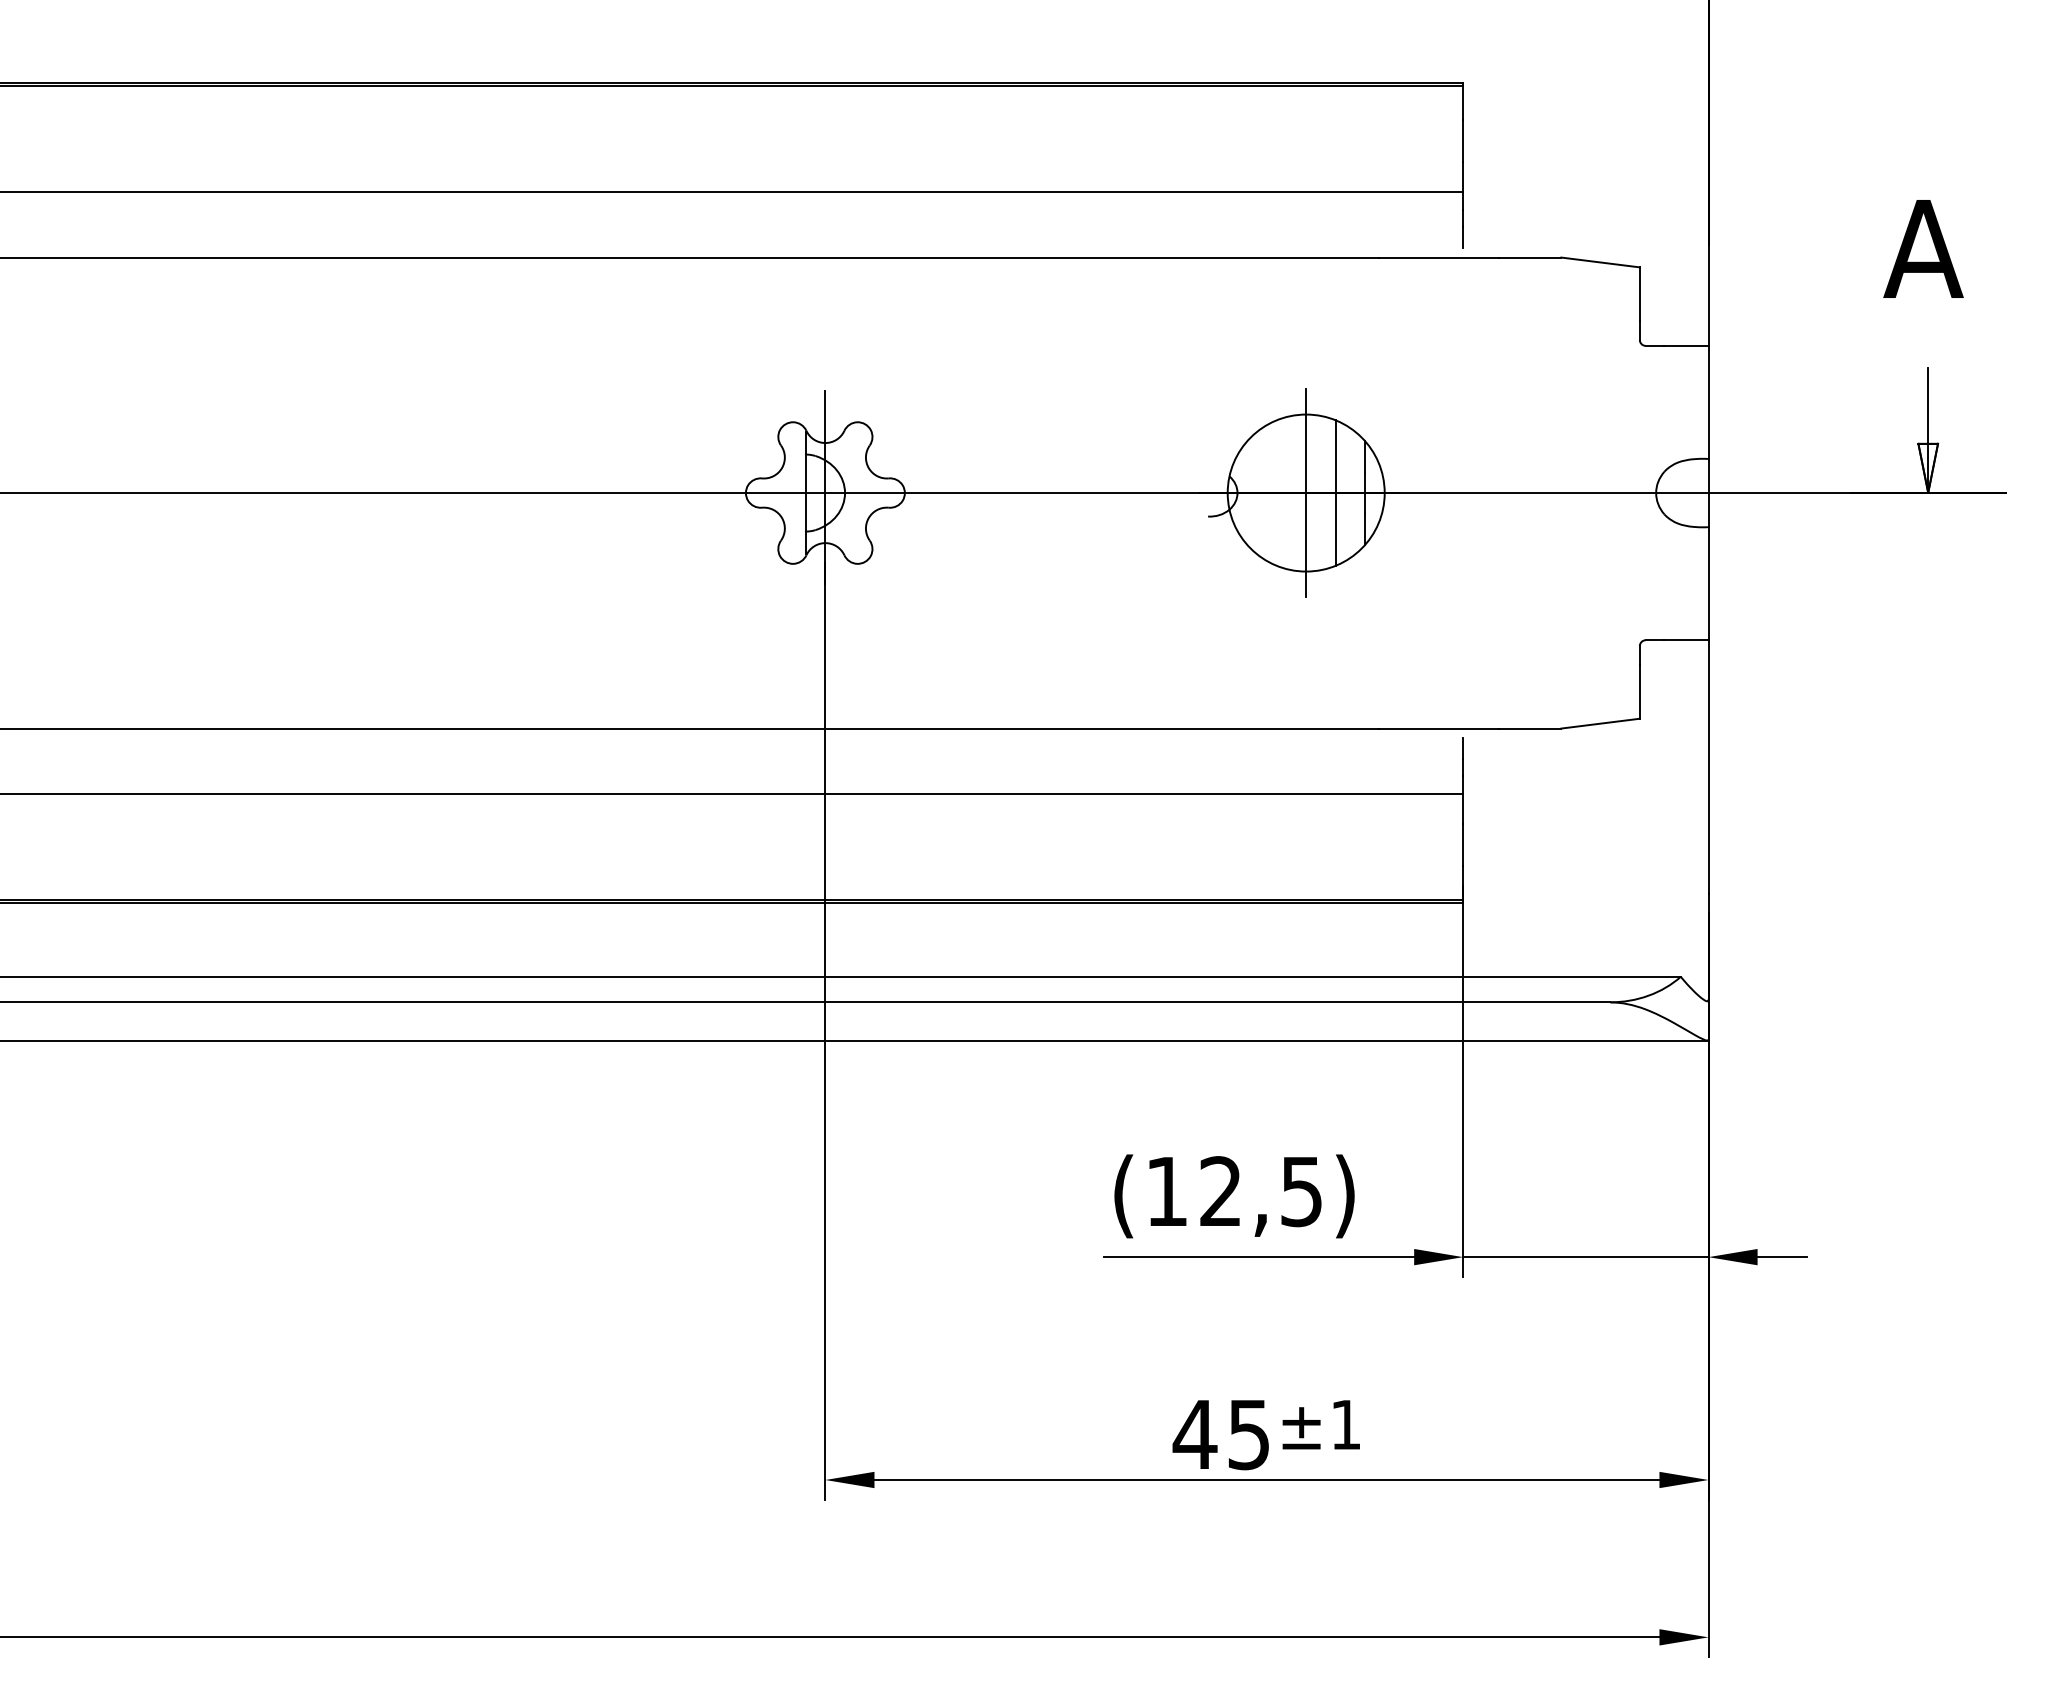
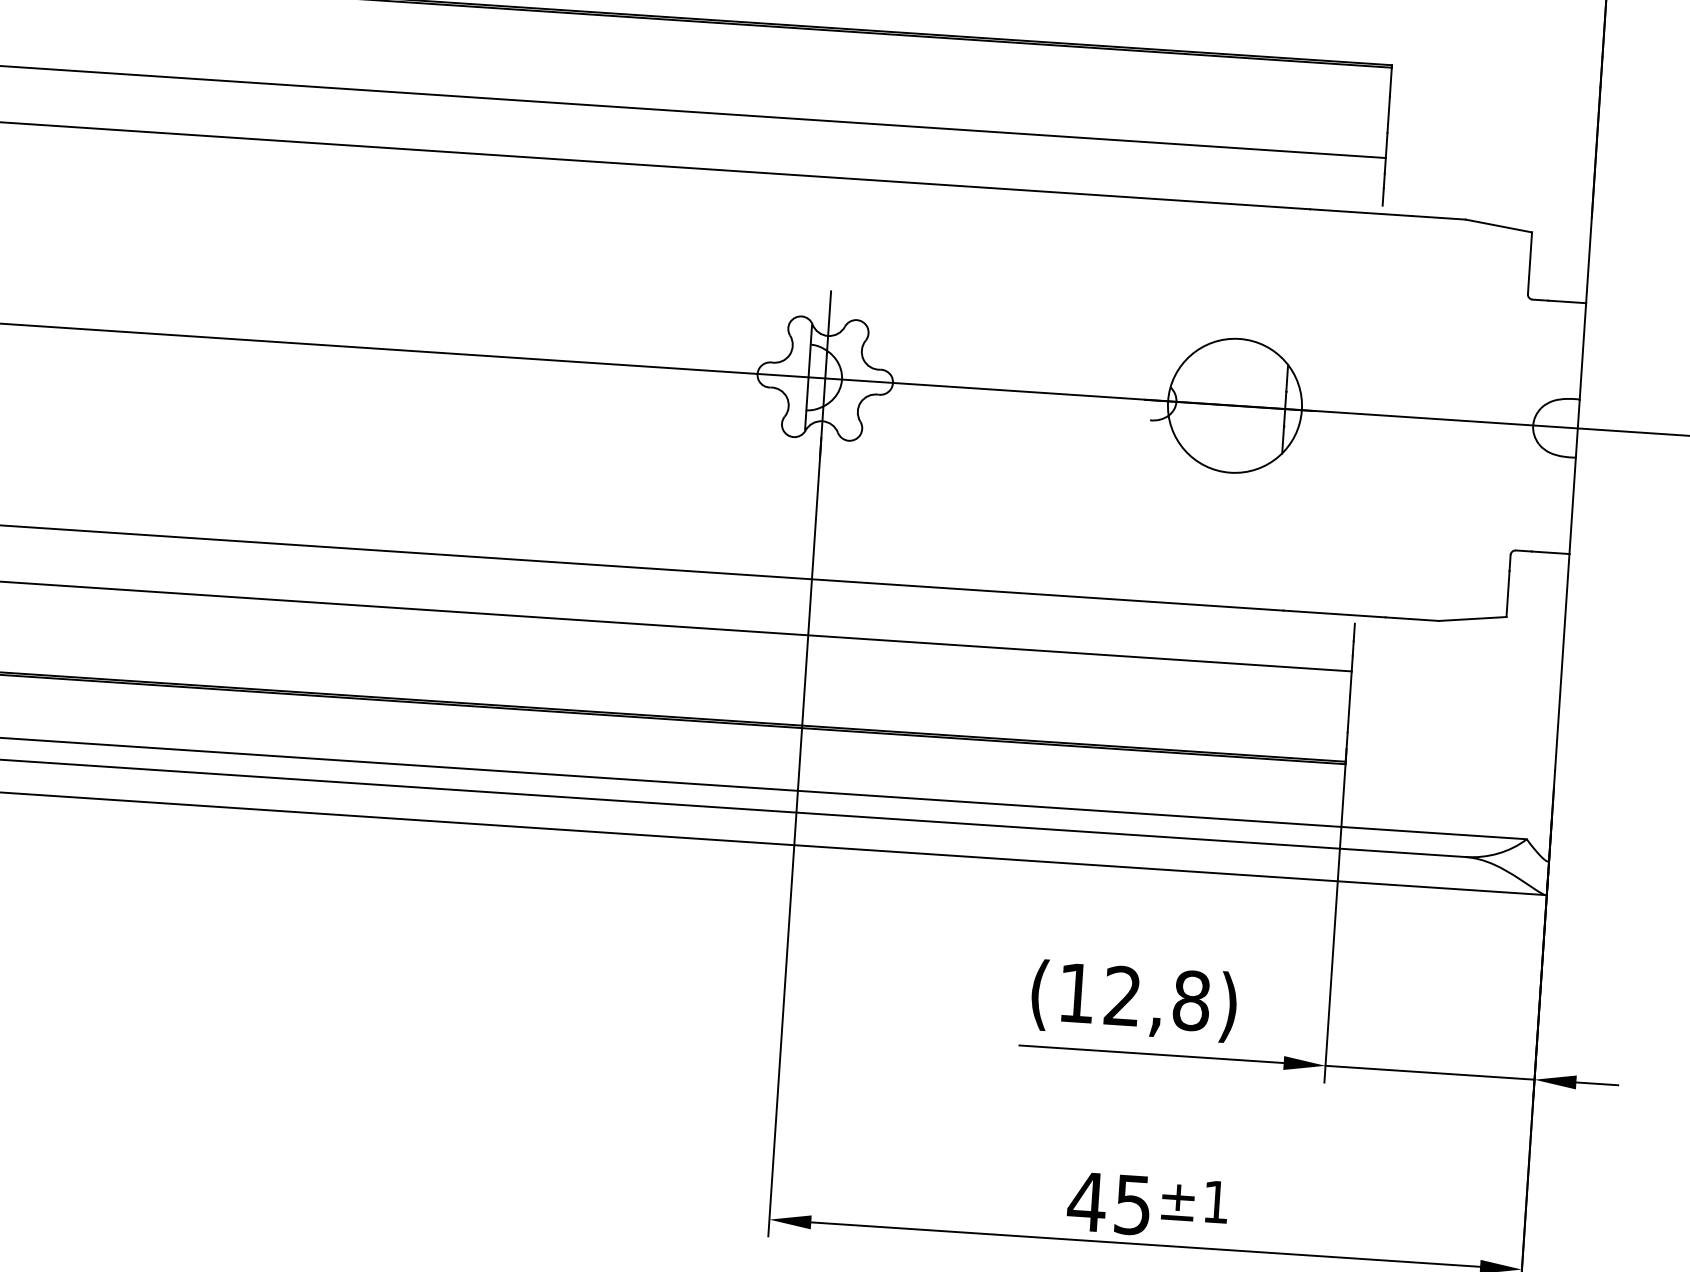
line: (1306, 492) -> (1235, 405), removed
line: (1335, 492) -> (1259, 407), removed
text: (1301, 1191) -> (1191, 1000), (12,5) -> (12,8)

